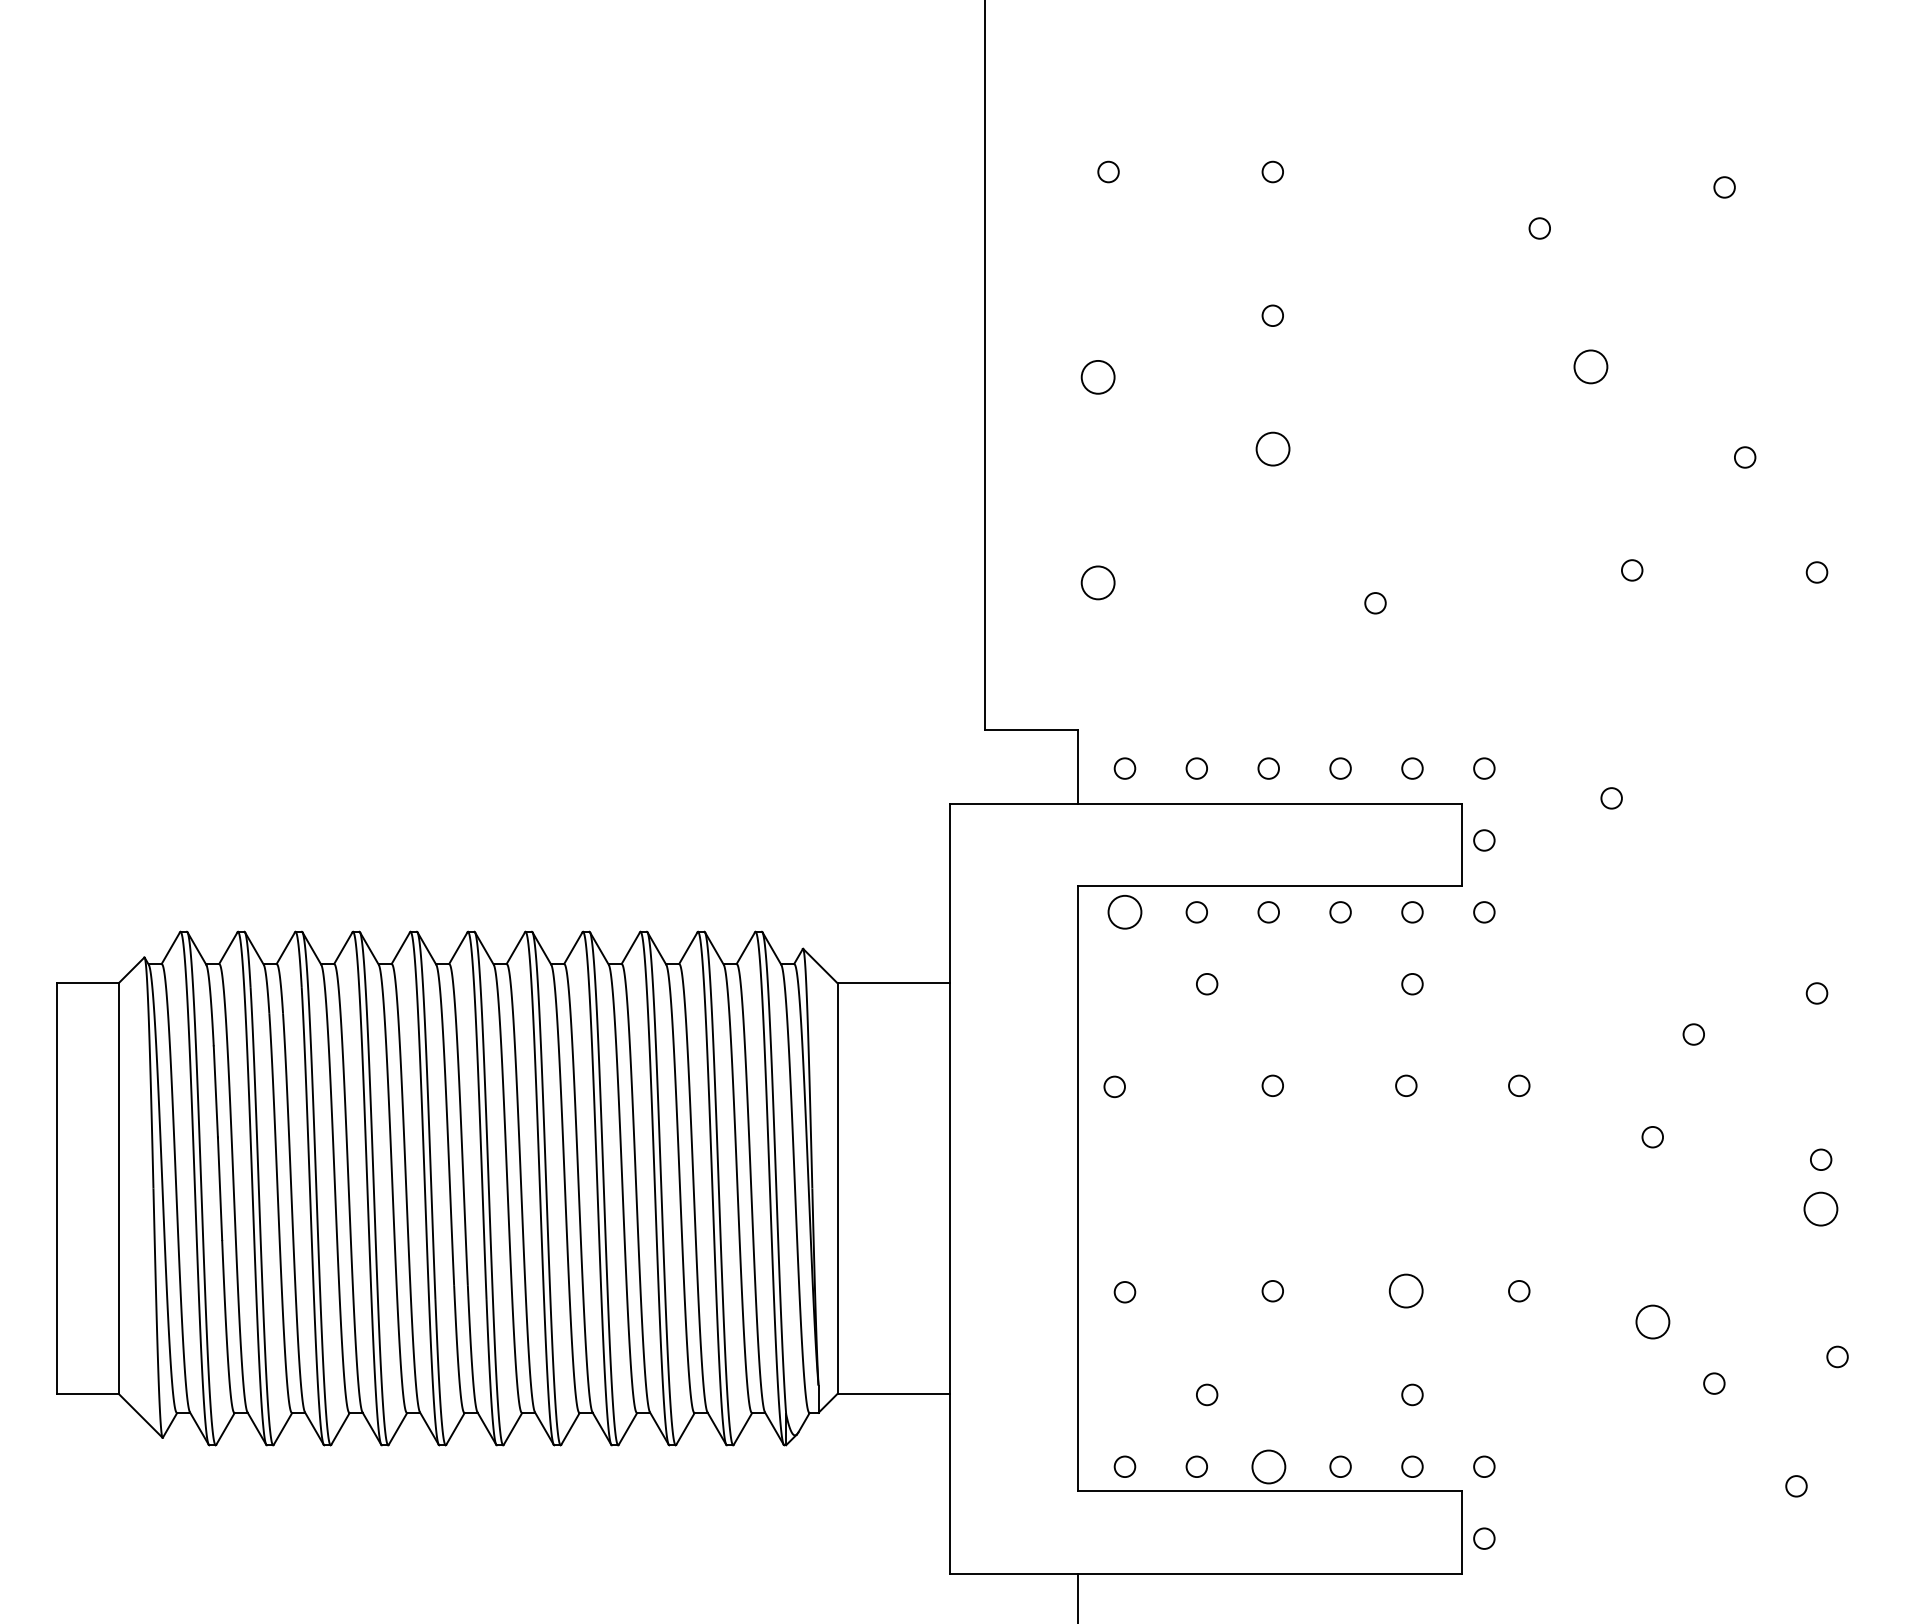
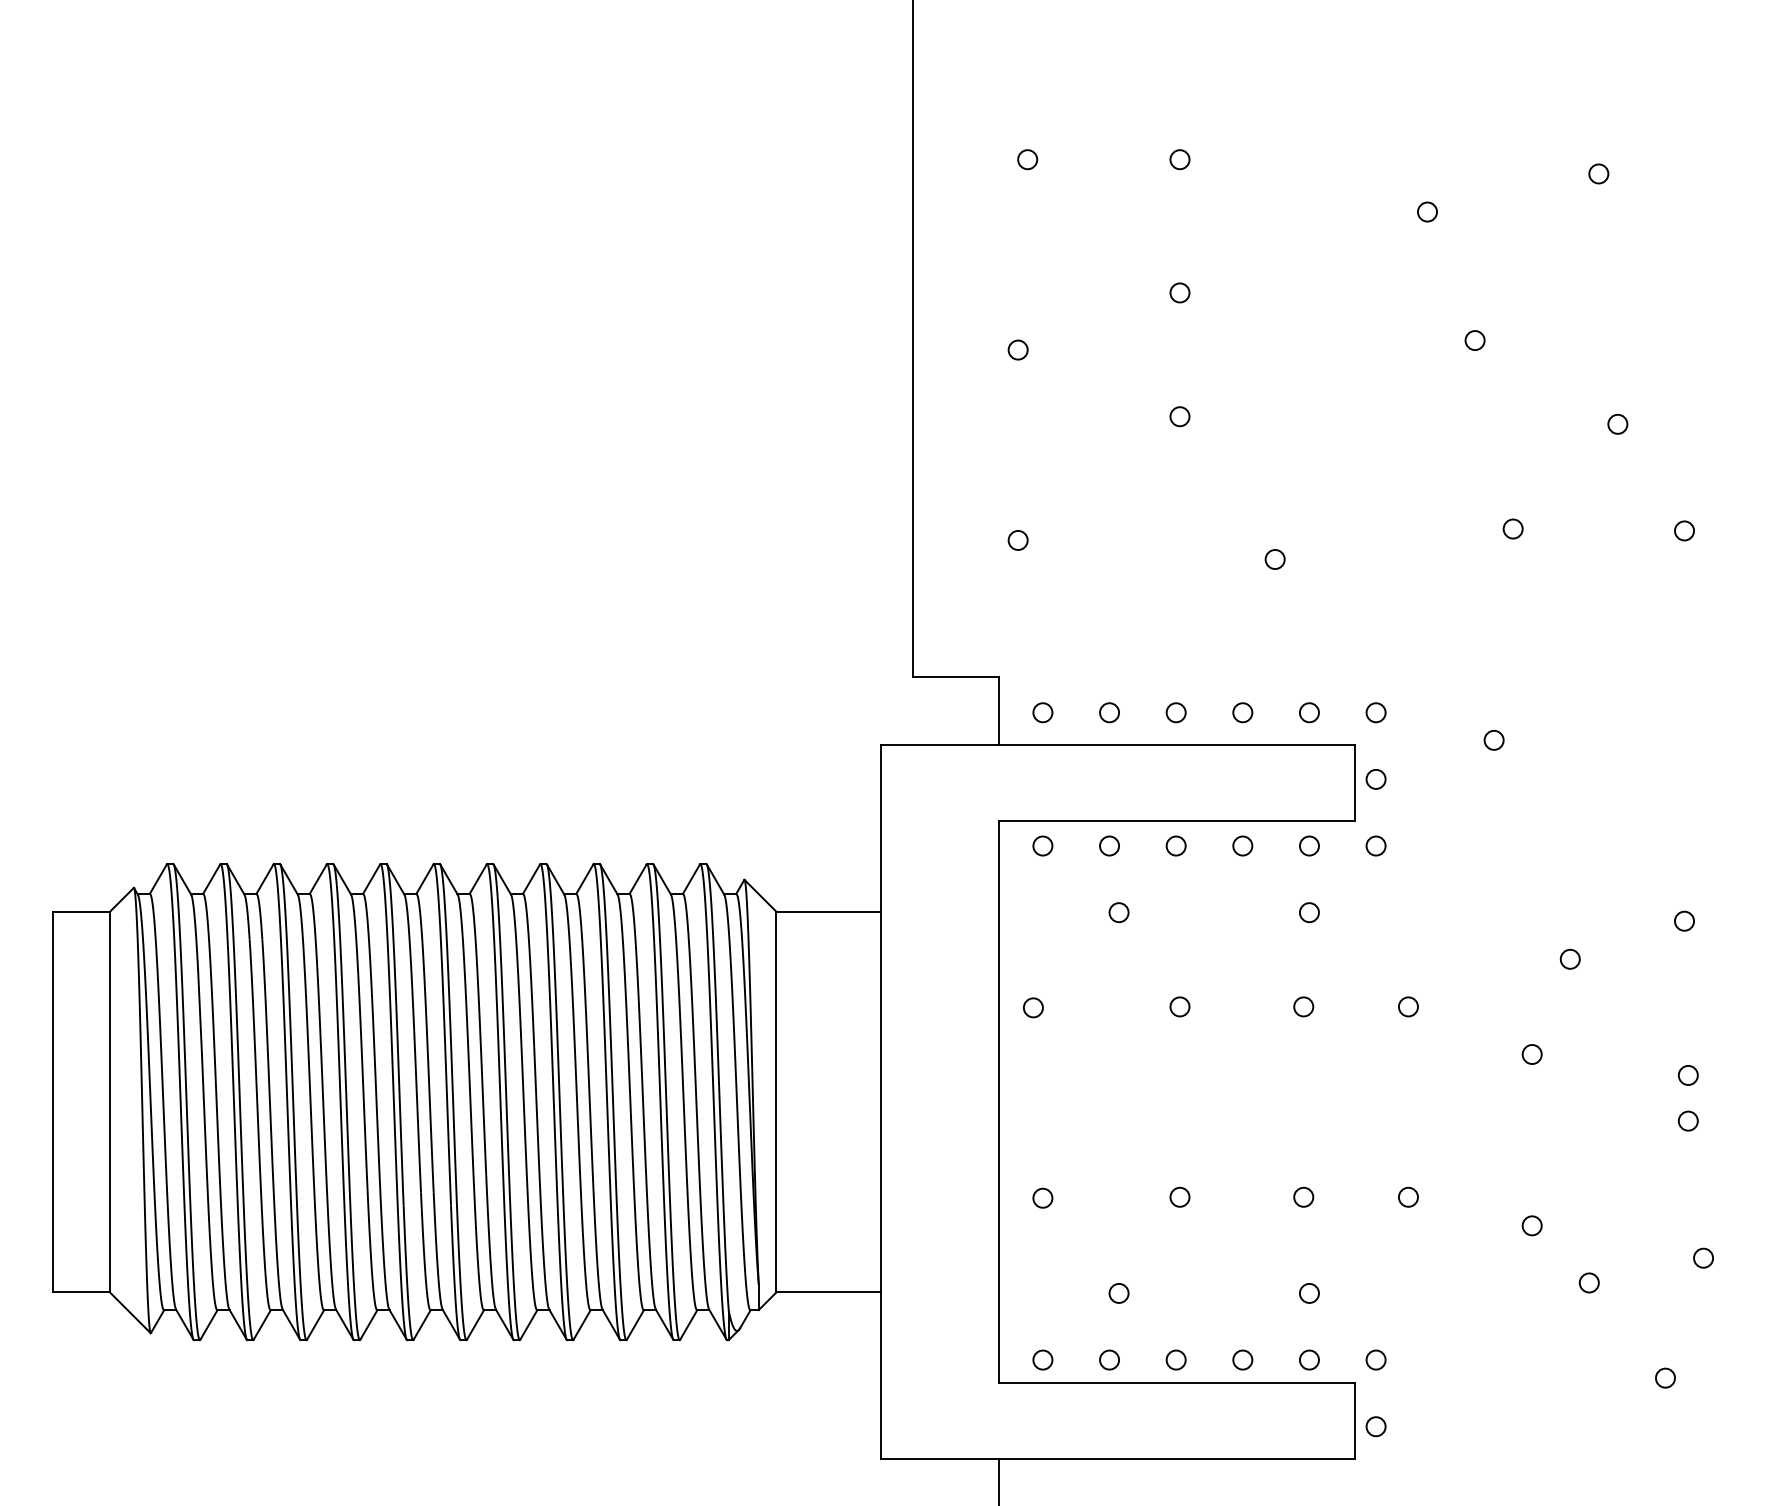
circle: (1591, 367) -> (1475, 340), size x0.62
circle: (1098, 377) -> (1018, 350), size x0.62
circle: (1272, 449) -> (1179, 416), size x0.62
circle: (1098, 582) -> (1018, 540), size x0.62
circle: (1124, 912) -> (1042, 846), size x0.62
circle: (1821, 1208) -> (1688, 1120), size x0.62
circle: (1406, 1291) -> (1303, 1197), size x0.62
circle: (1652, 1321) -> (1531, 1225), size x0.62
circle: (1268, 1466) -> (1175, 1359), size x0.62

